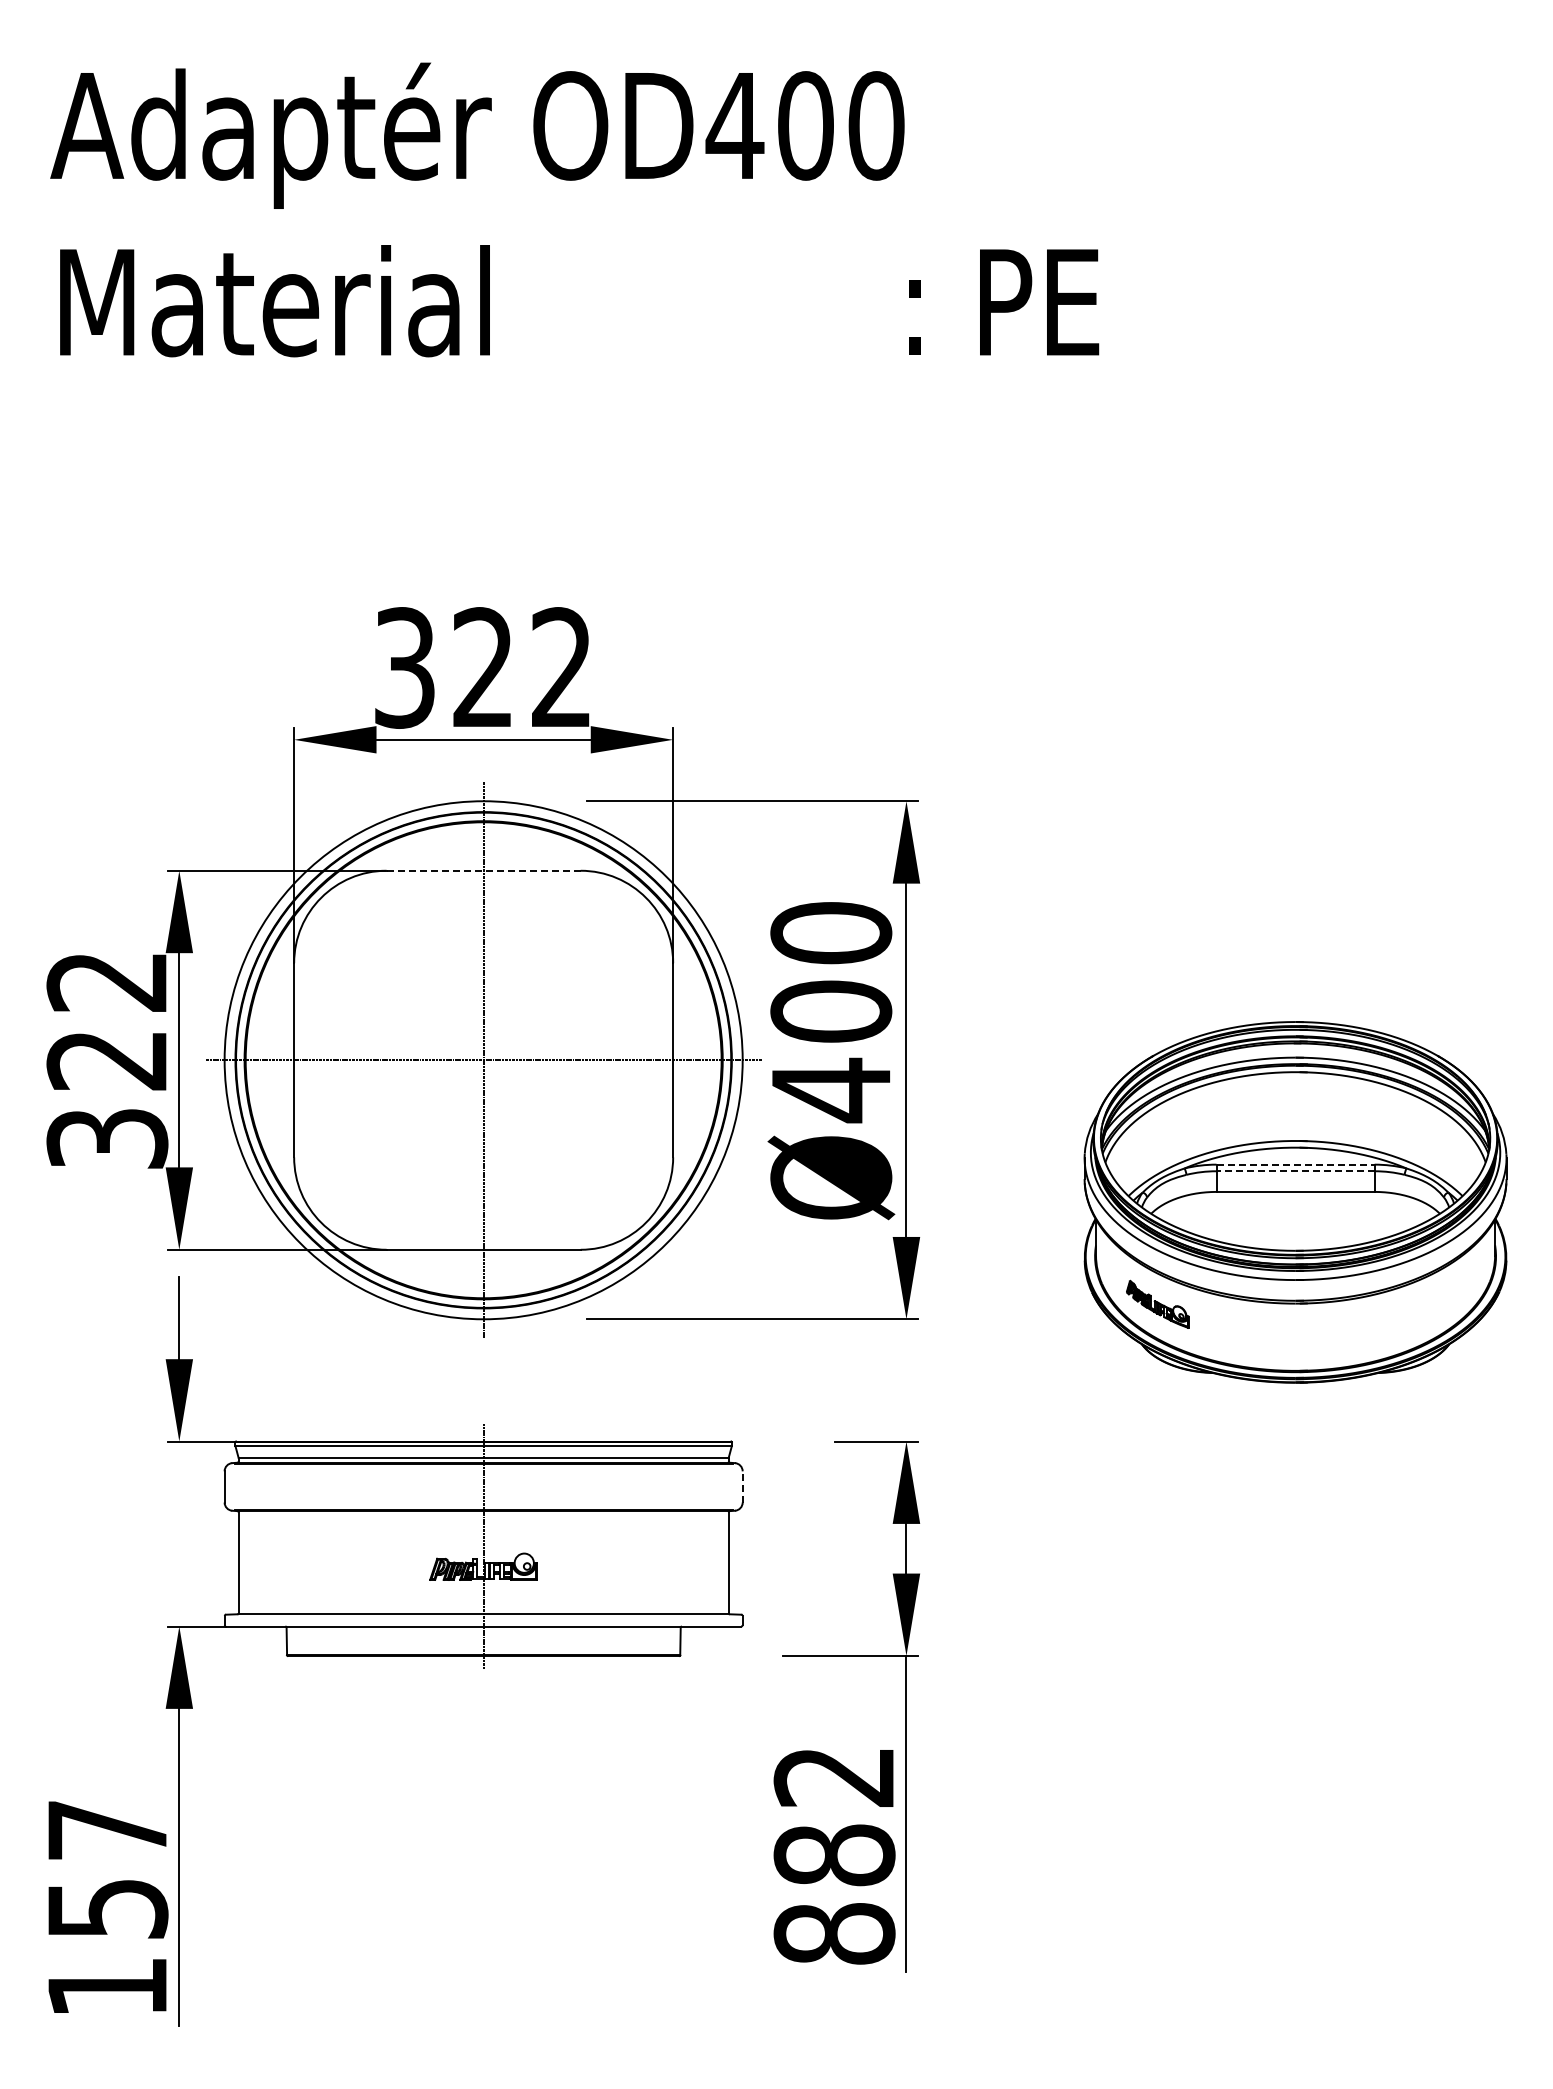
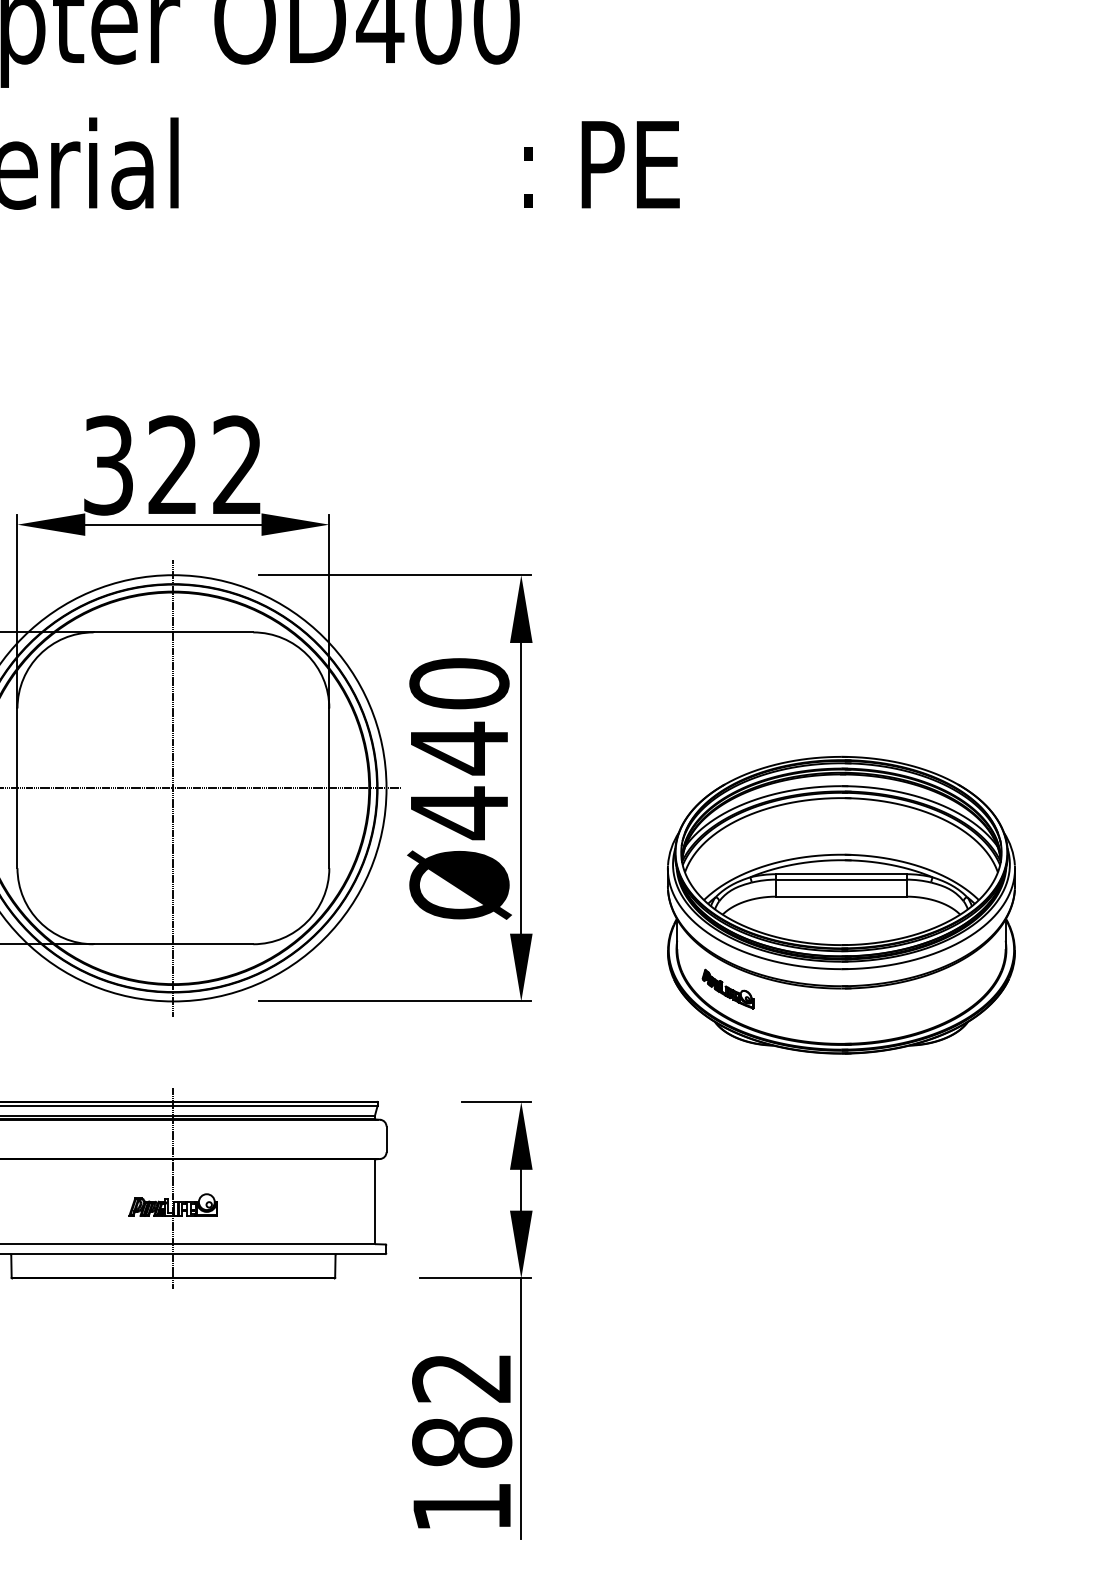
line: (483, 870) -> (173, 632), dashed -> solid
text: (831, 1011) -> (459, 748), Ø400 -> Ø440
line: (1296, 1164) -> (842, 874), dashed -> solid
line: (1295, 1171) -> (841, 879), dashed -> solid
line: (742, 1486) -> (386, 1139), dashed -> solid
text: (834, 1933) -> (462, 1506), 882 -> 182

